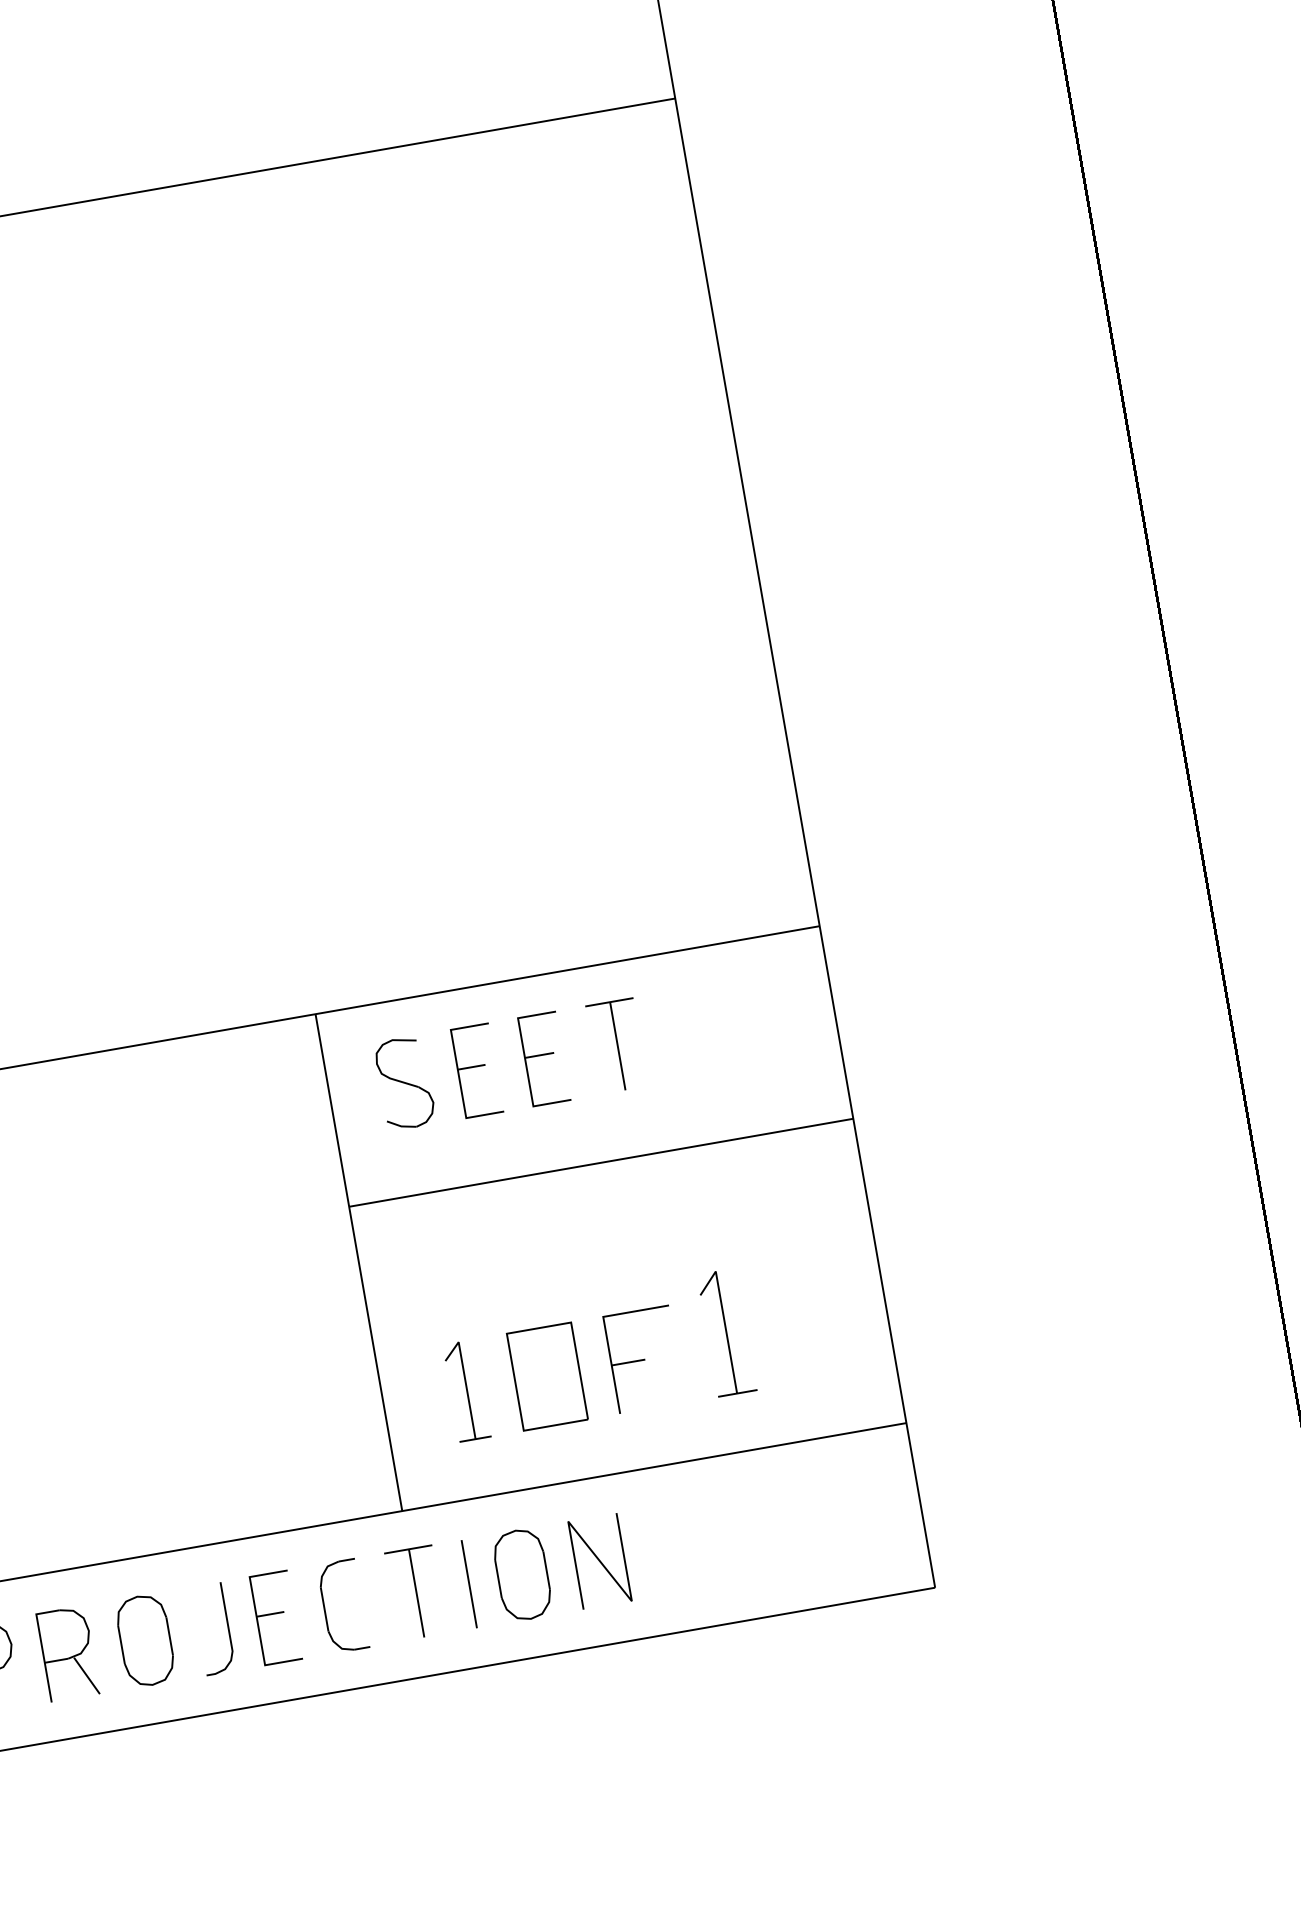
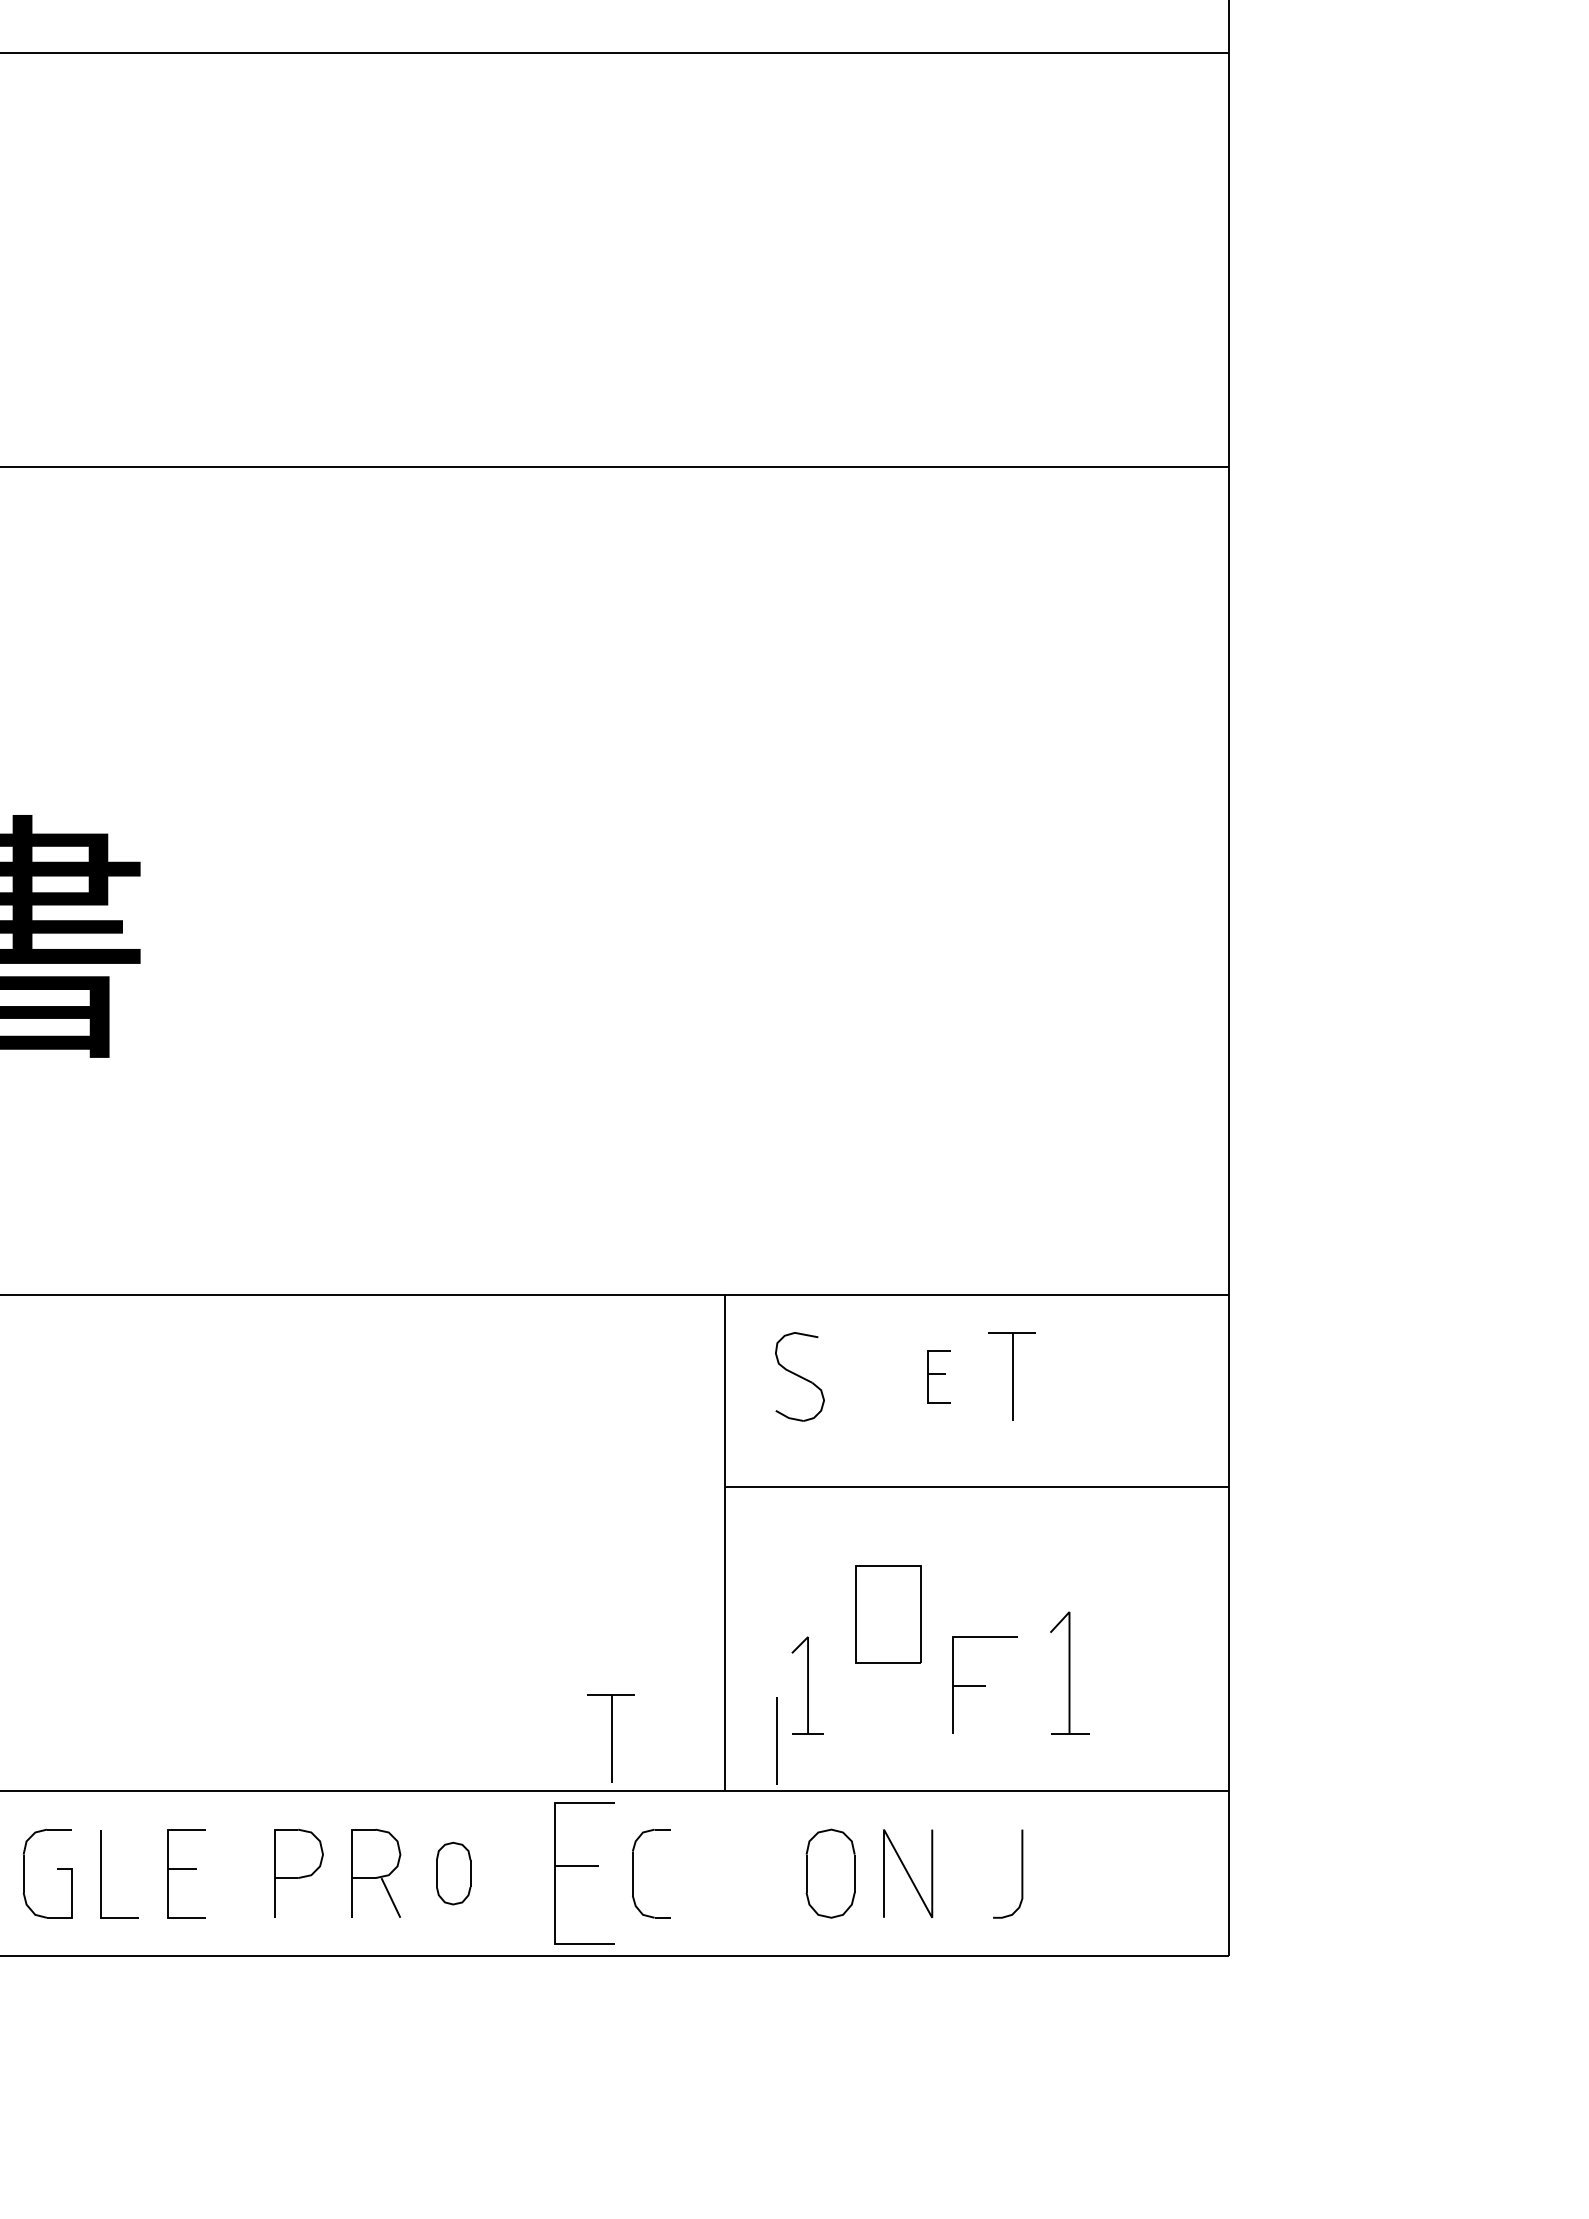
part: (544, 1058) -> (939, 1376), size x0.6
part: (476, 1070) -> (871, 1376), removed
part: (547, 1376) -> (888, 1614), moved
line: (468, 1584) -> (776, 1740), moved
part: (415, 1593) -> (610, 1738), moved
part: (275, 1617) -> (583, 1873), size x1.6
curve: (227, 1626) -> (1021, 1873), moved
part: (145, 1640) -> (453, 1873), size x0.7

